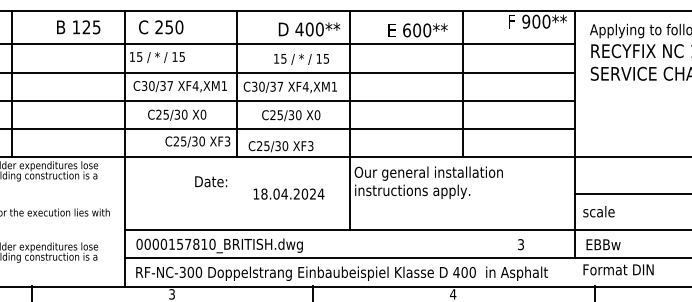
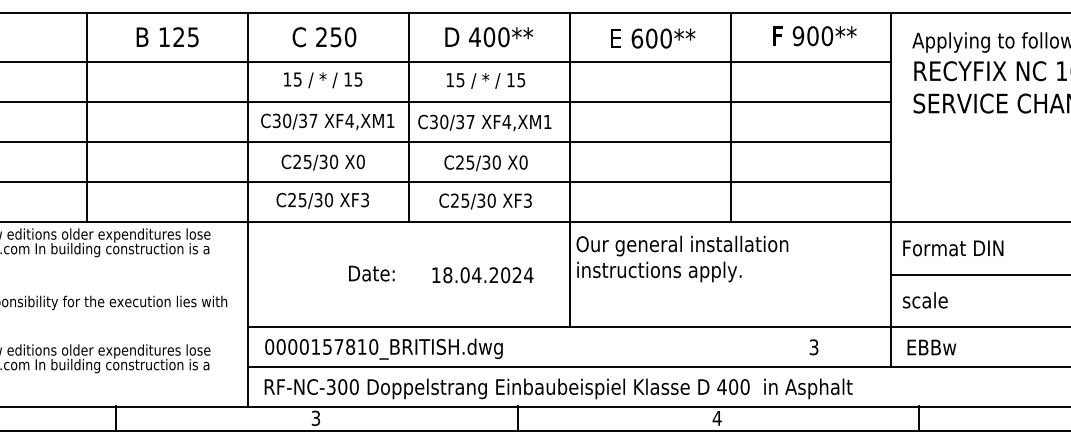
text: (537, 21) -> (814, 36), moved
text: (78, 27) -> (167, 37), moved
text: (161, 27) -> (324, 37), moved
text: (309, 29) -> (488, 37), moved
text: (418, 30) -> (653, 38), moved
text: (157, 57) -> (323, 80), moved
text: (301, 59) -> (485, 80), moved
text: (197, 141) -> (322, 200), moved
text: (281, 146) -> (485, 201), moved
text: (210, 181) -> (371, 273), moved
text: (618, 269) -> (953, 248), moved

